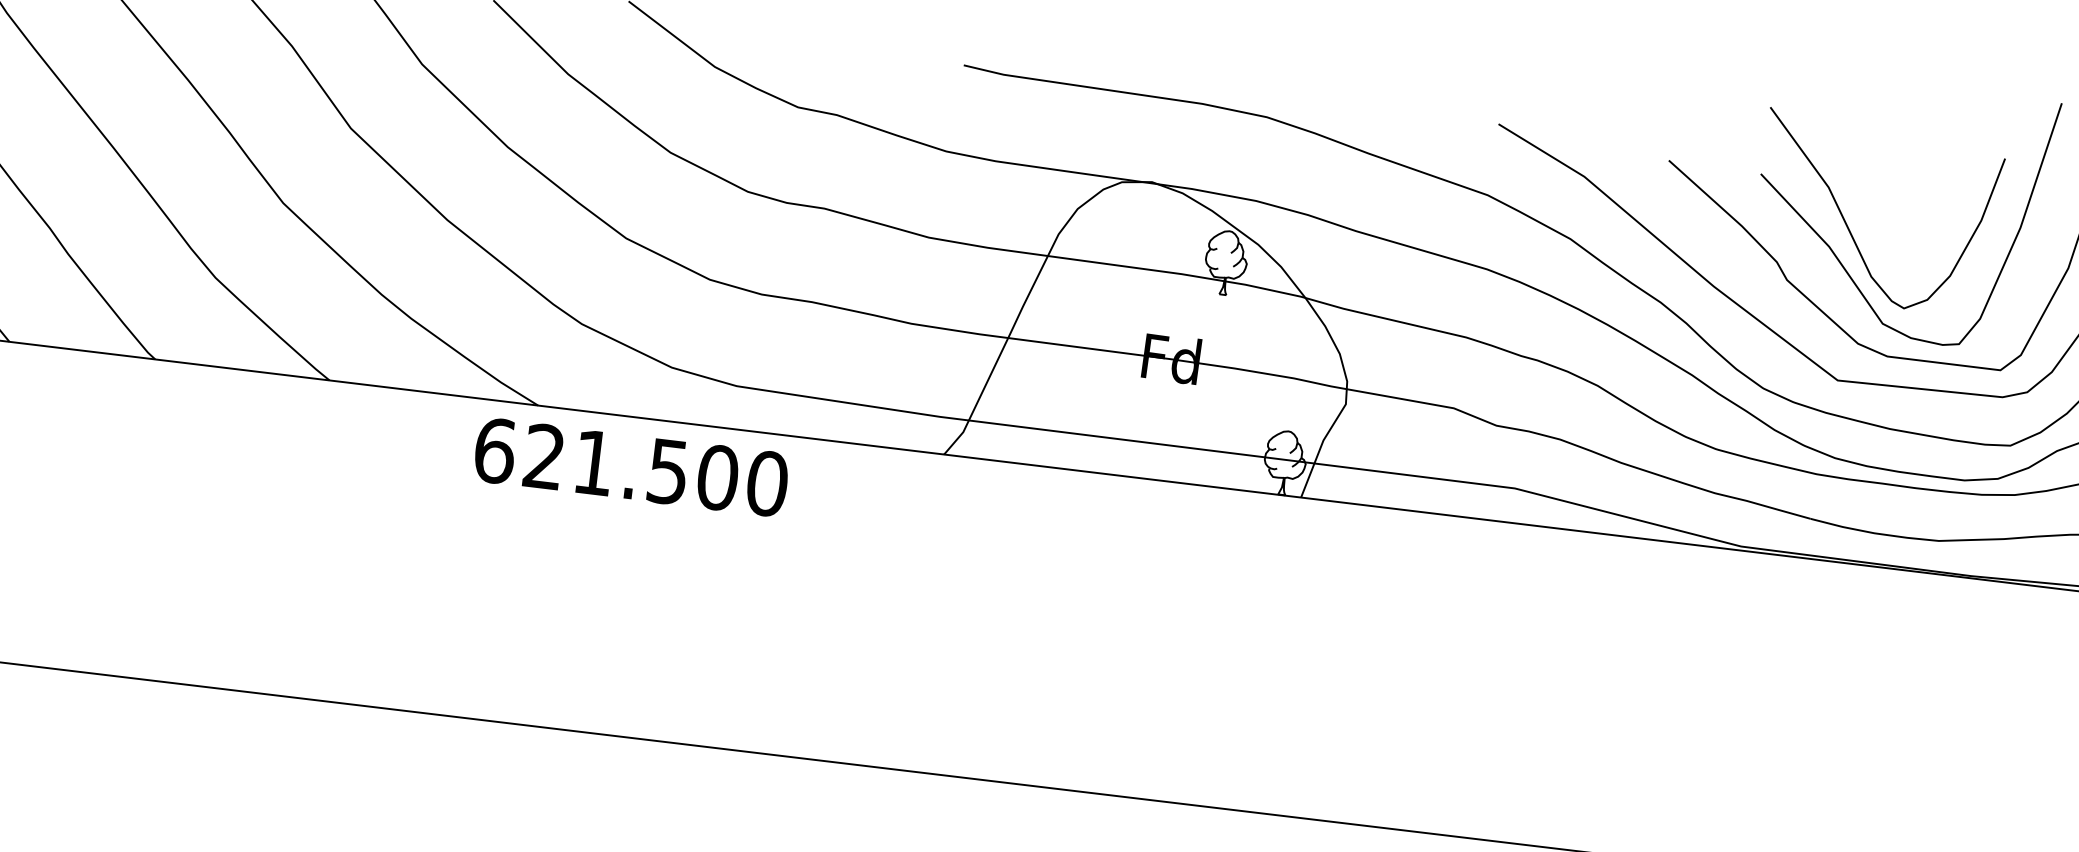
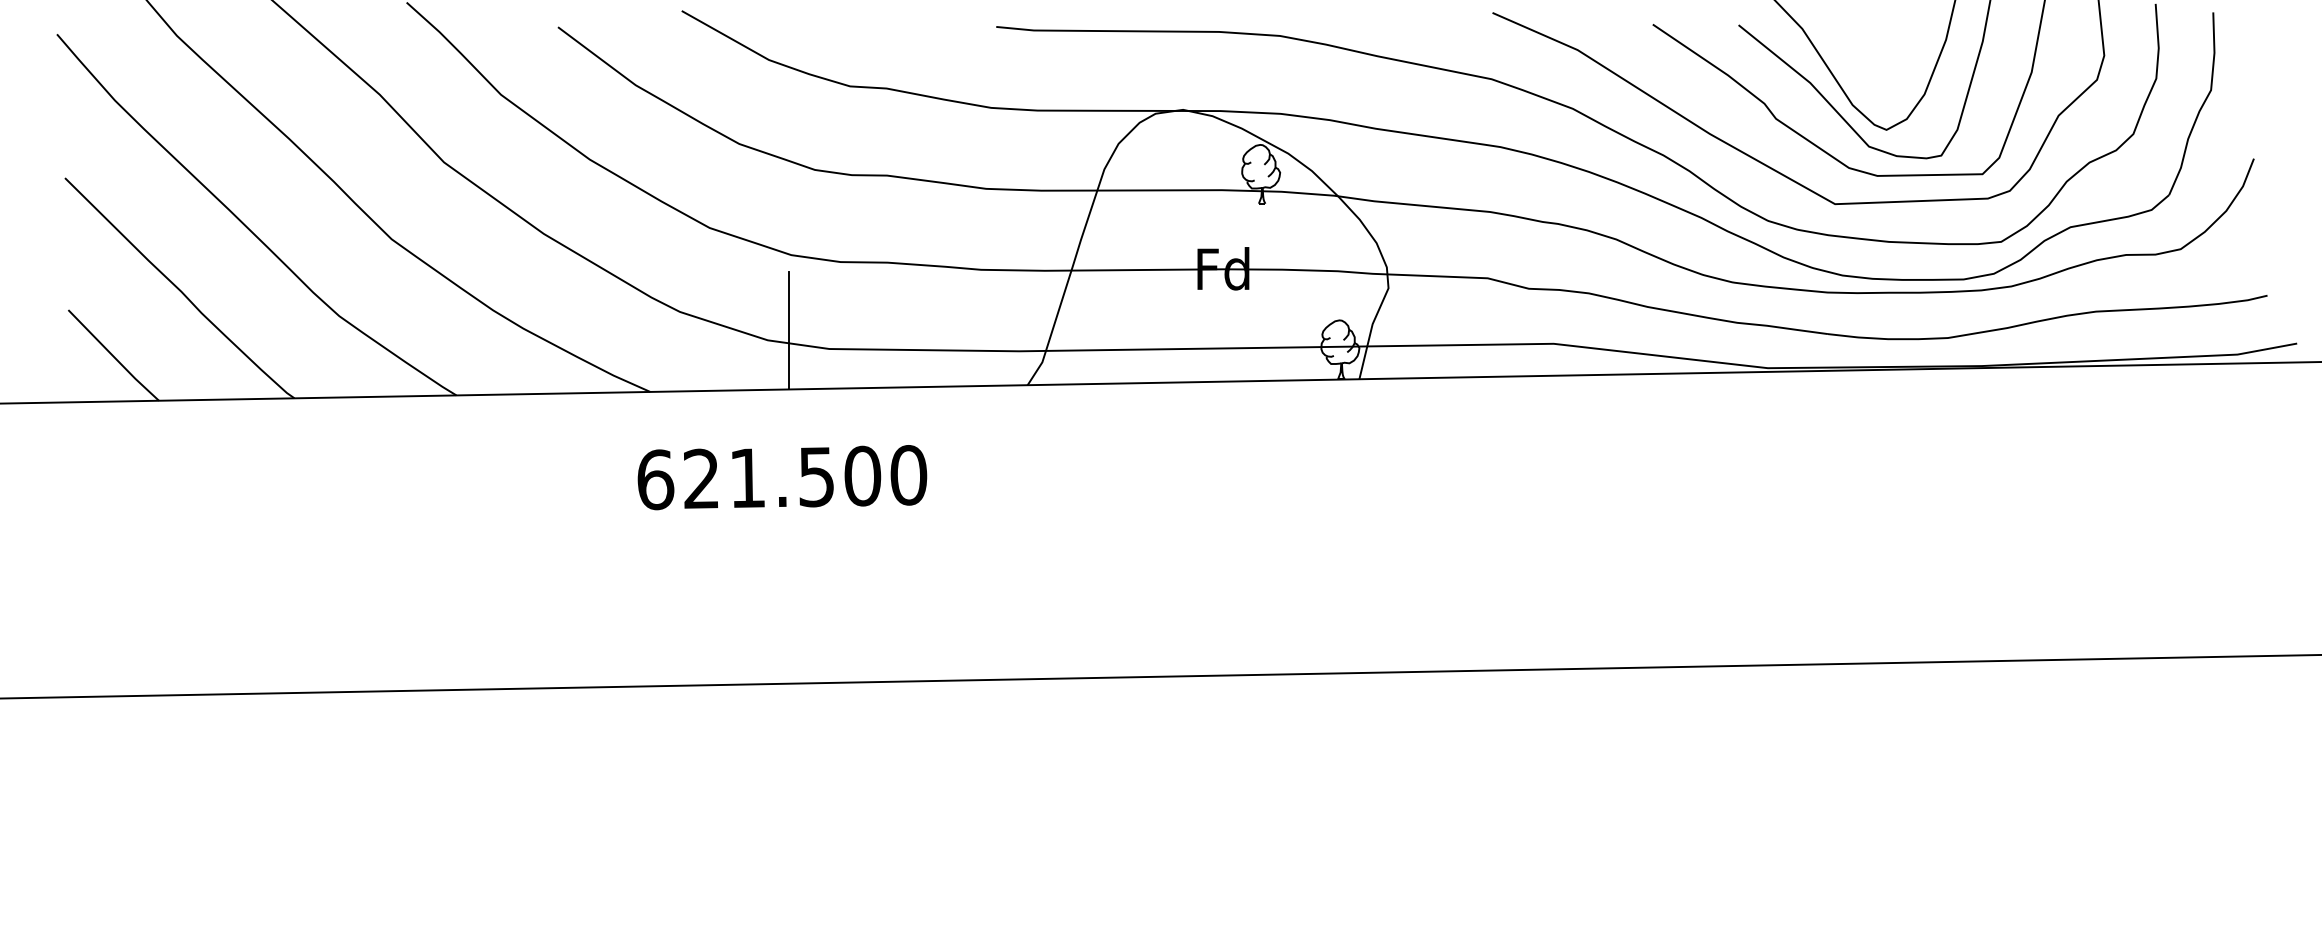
line: (695, 360) -> (788, 330), added
text: (631, 467) -> (782, 477), moved

